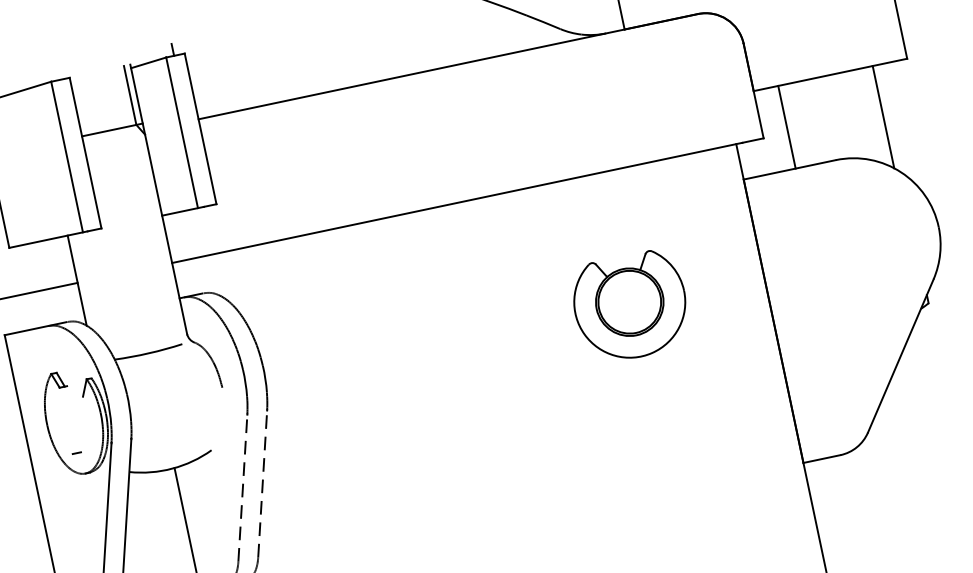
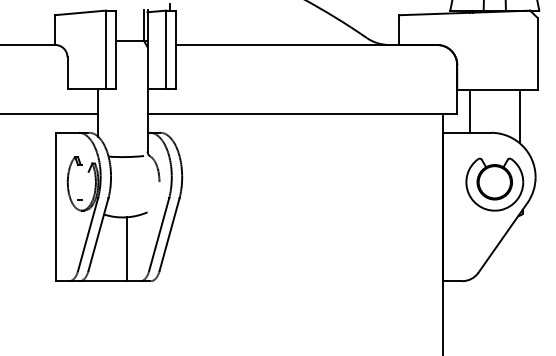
part: (630, 306) -> (494, 184), moved
line: (262, 483) -> (169, 234), dashed -> solid
line: (243, 487) -> (159, 234), dashed -> solid

